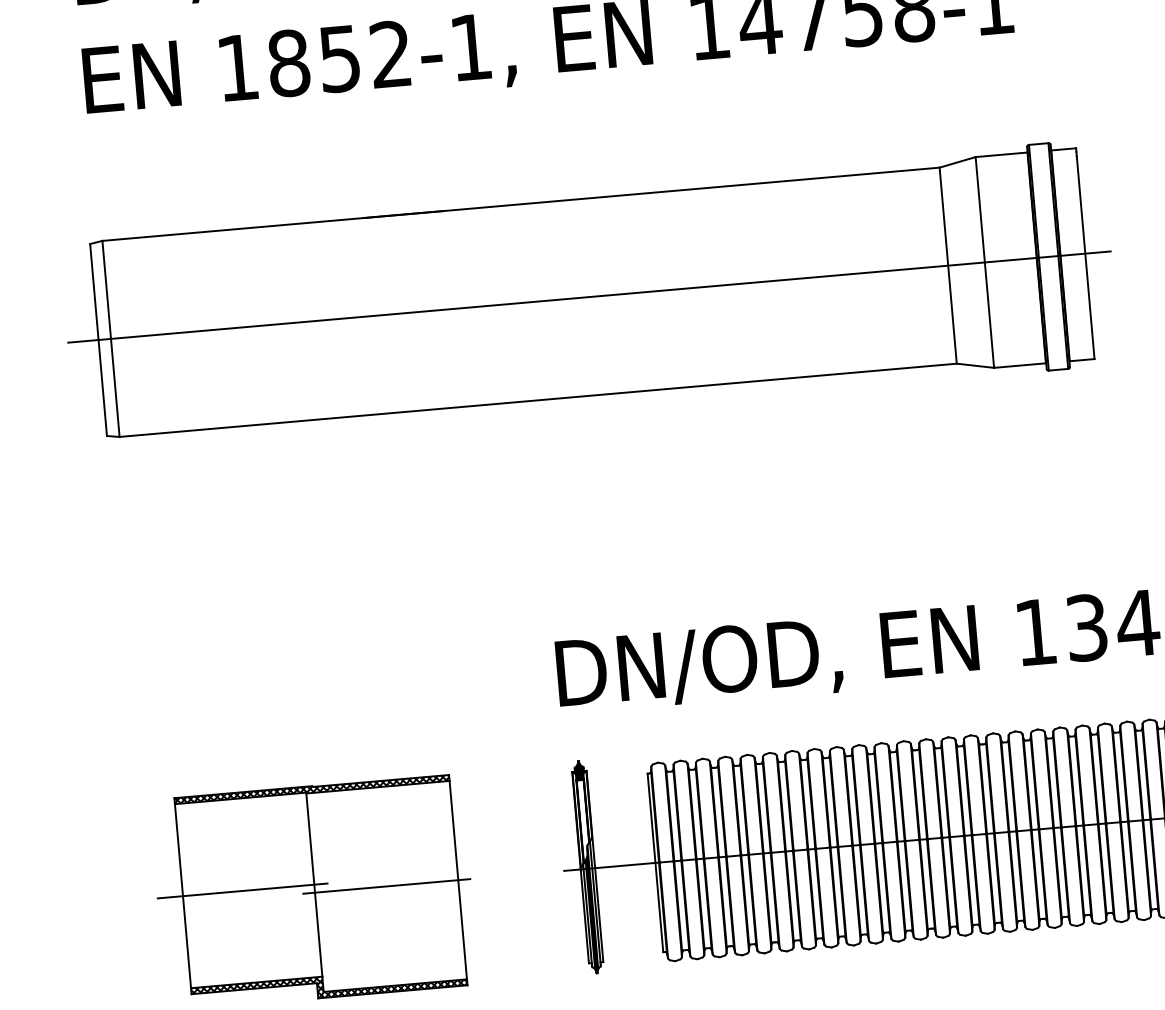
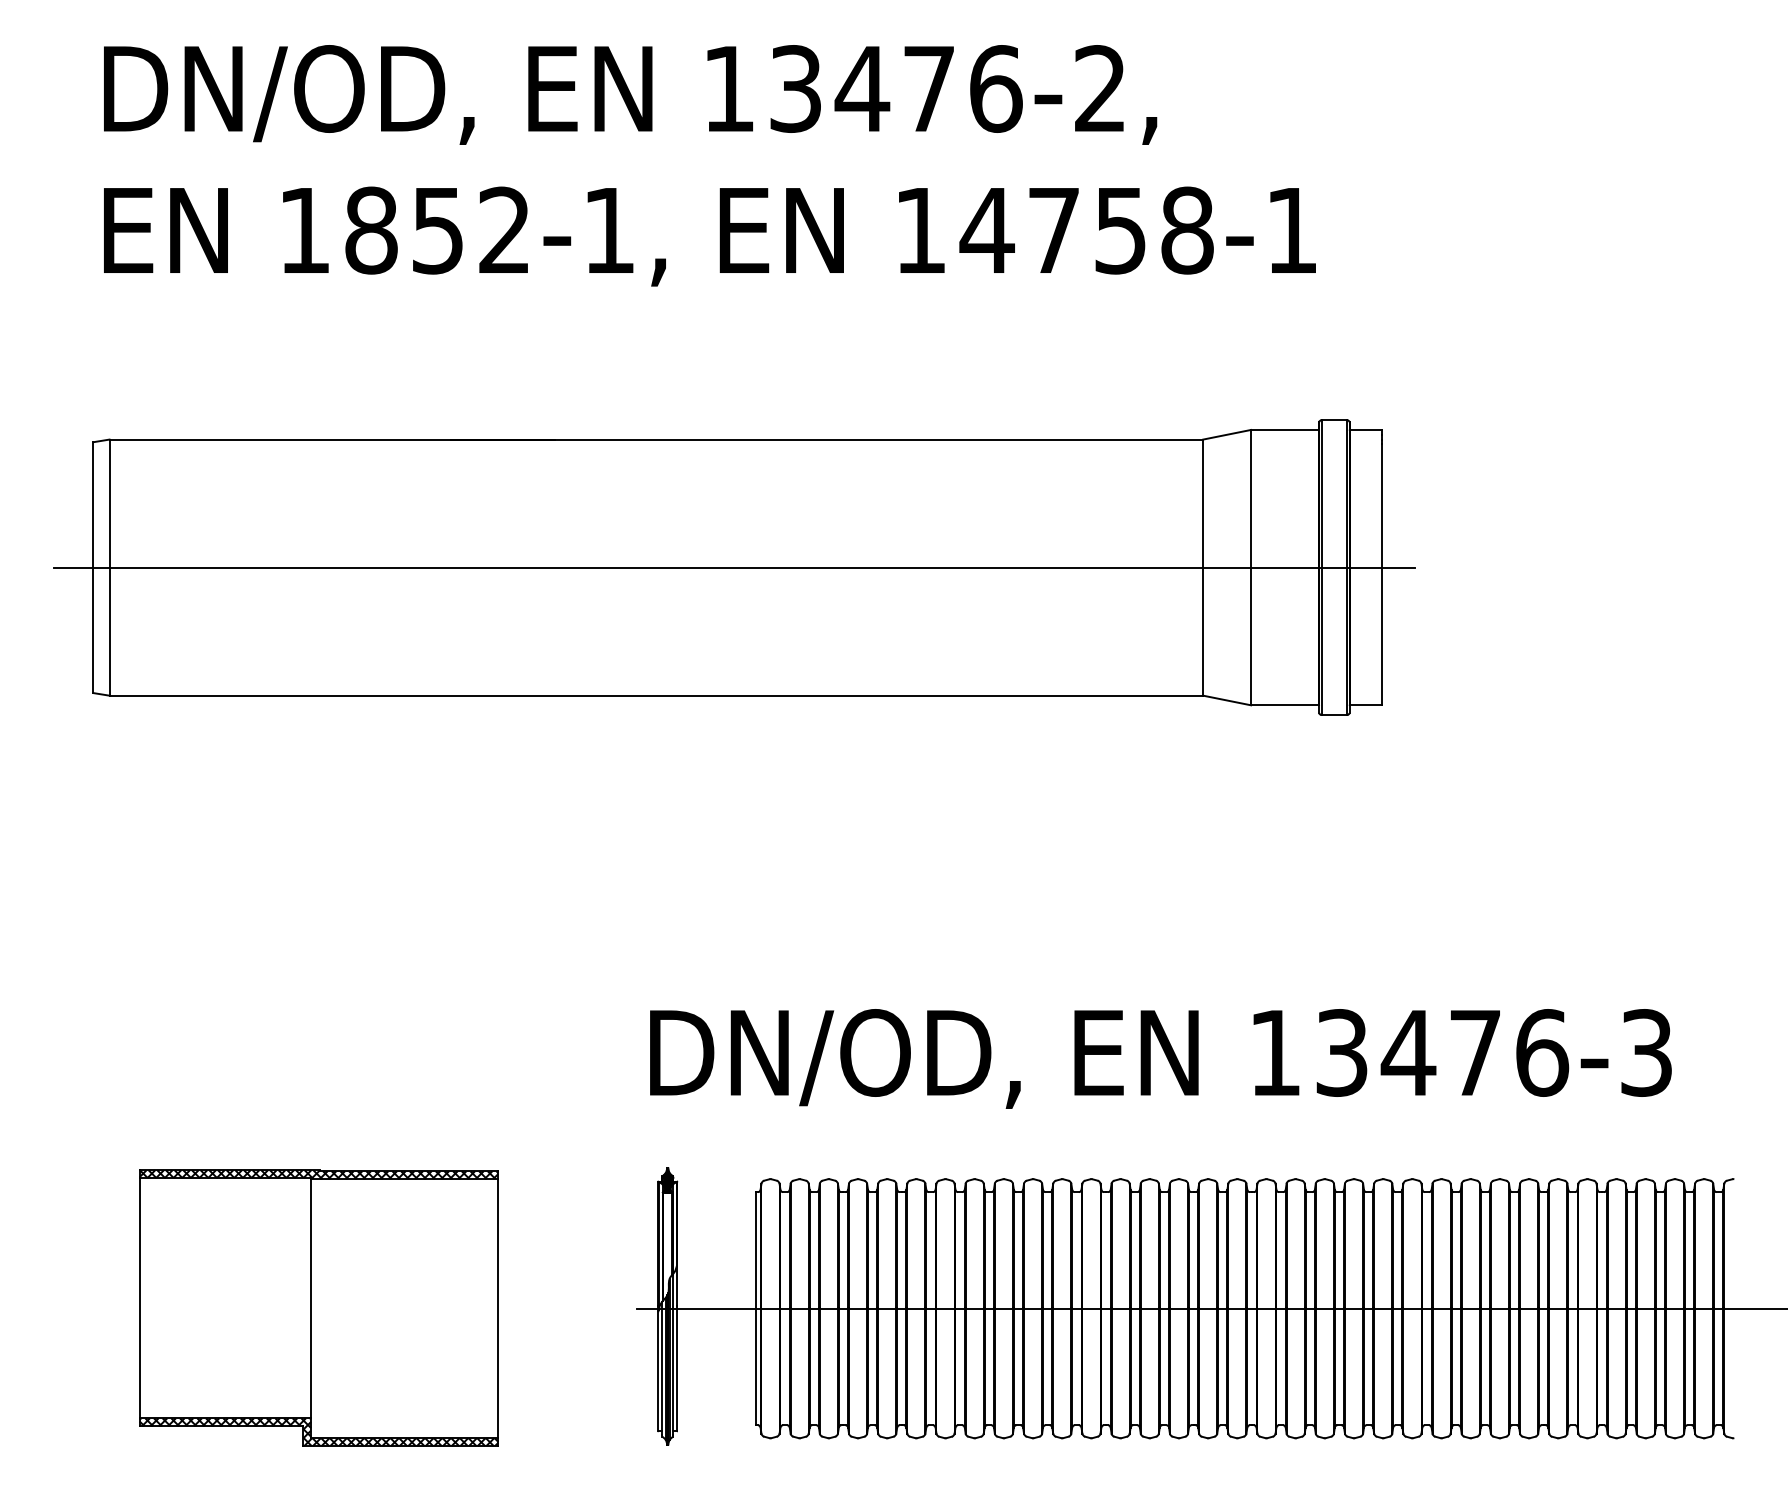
line: (386, 886) -> (404, 1308), removed
line: (242, 891) -> (217, 1298), removed

